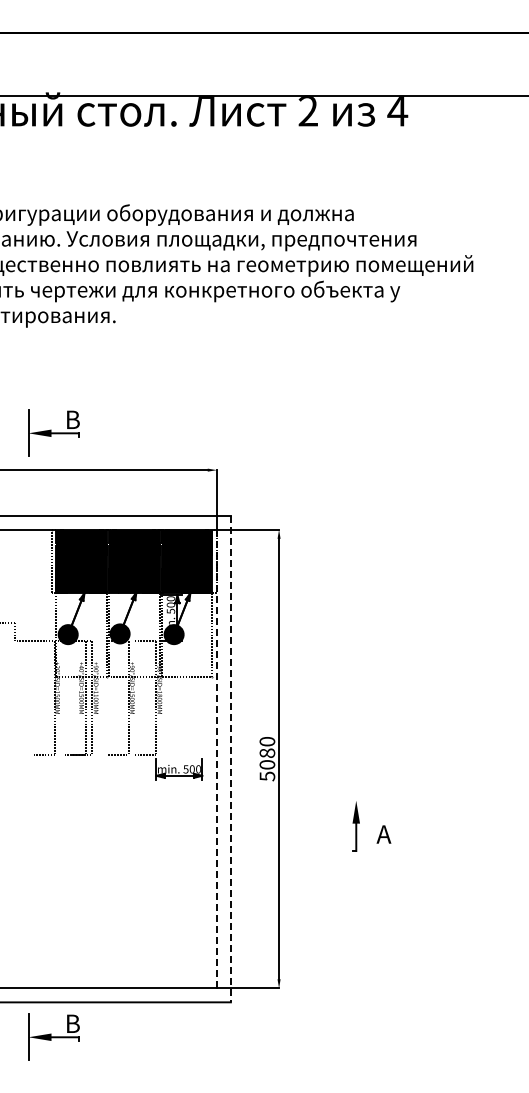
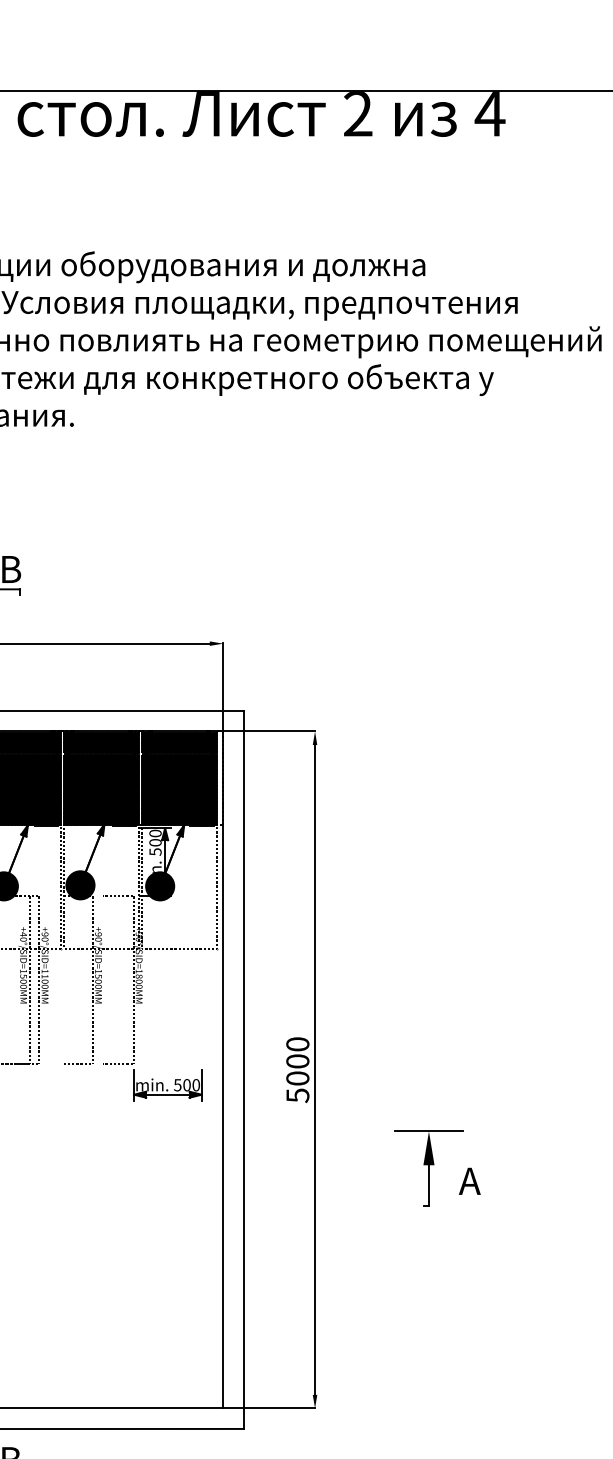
text: (267, 752) -> (297, 1060), 5080 -> 5000
line: (216, 759) -> (222, 1070), dashed -> solid
line: (230, 759) -> (243, 1070), dashed -> solid
line: (356, 800) -> (429, 1131), added

